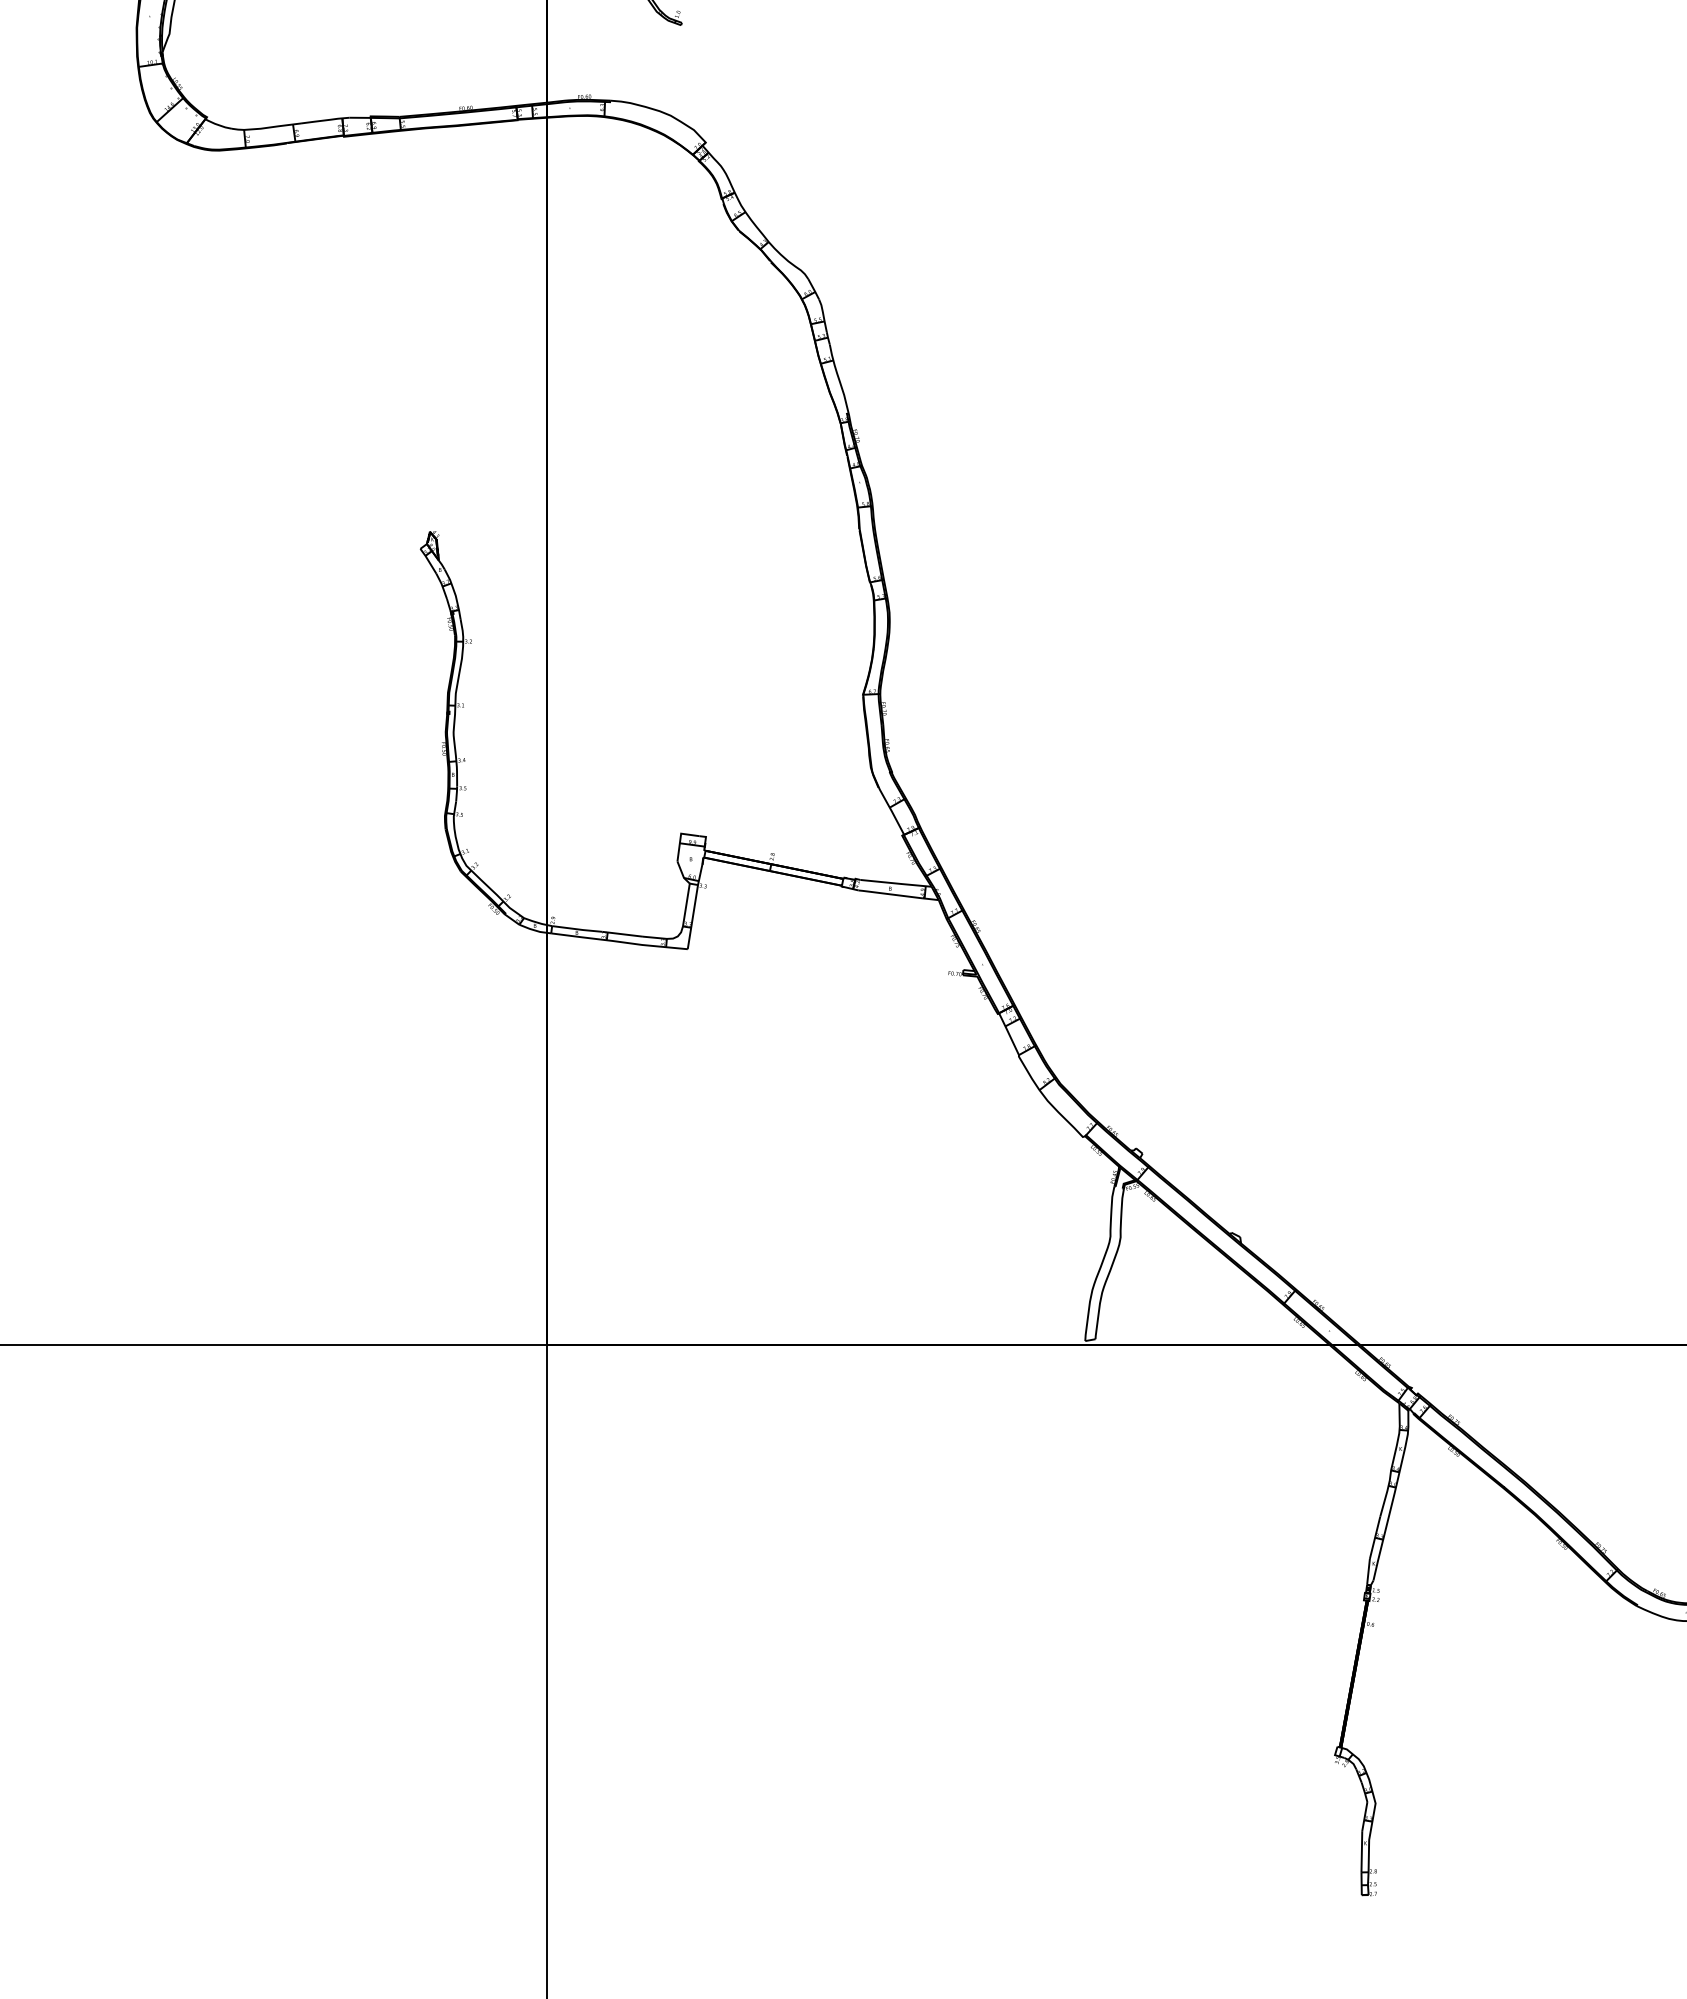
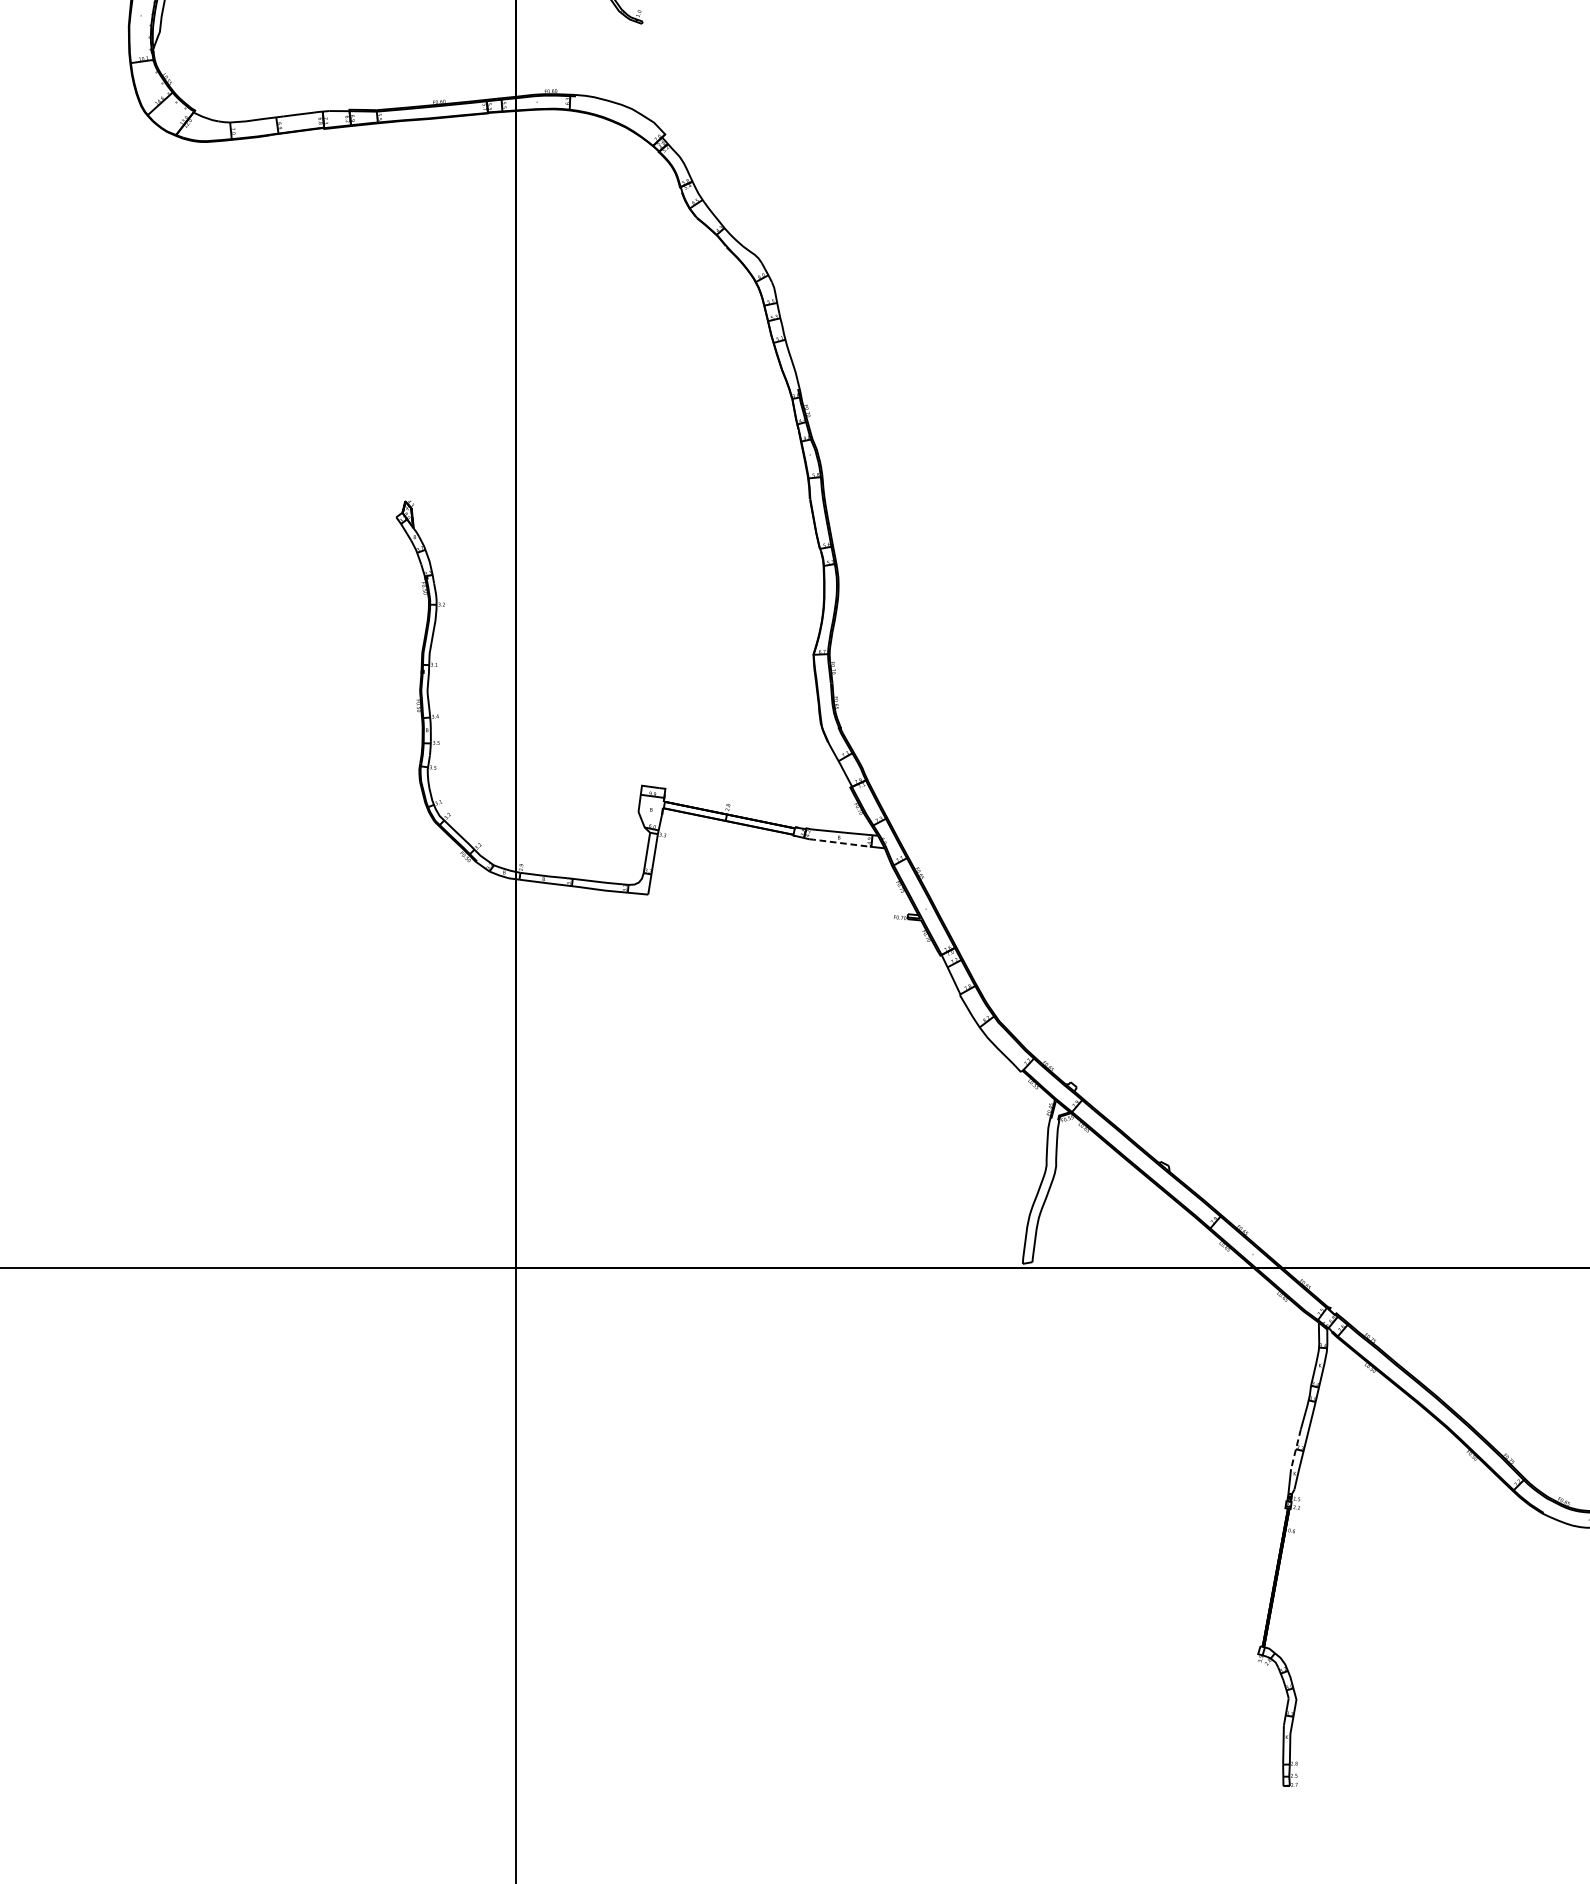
line: (890, 894) -> (839, 843), solid -> dashed
line: (1375, 1537) -> (1296, 1449), solid -> dashed

